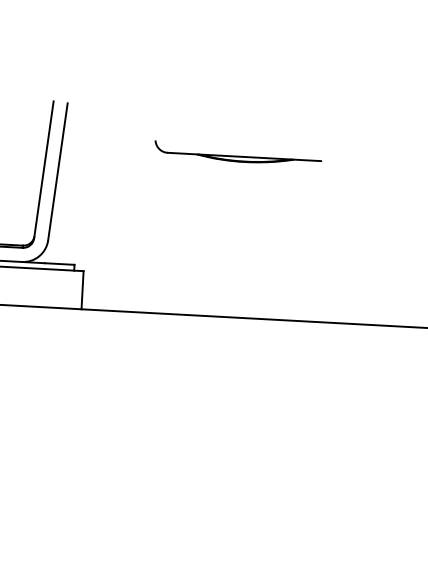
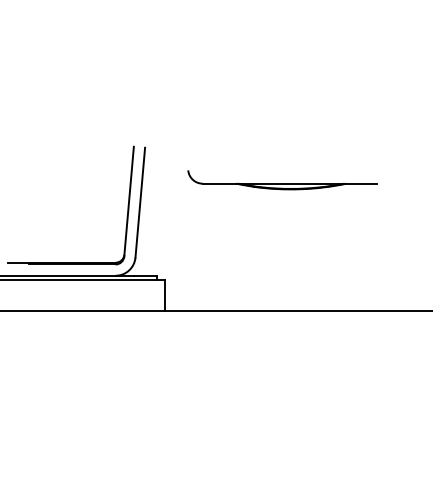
part: (237, 153) -> (282, 180), size x1.43

